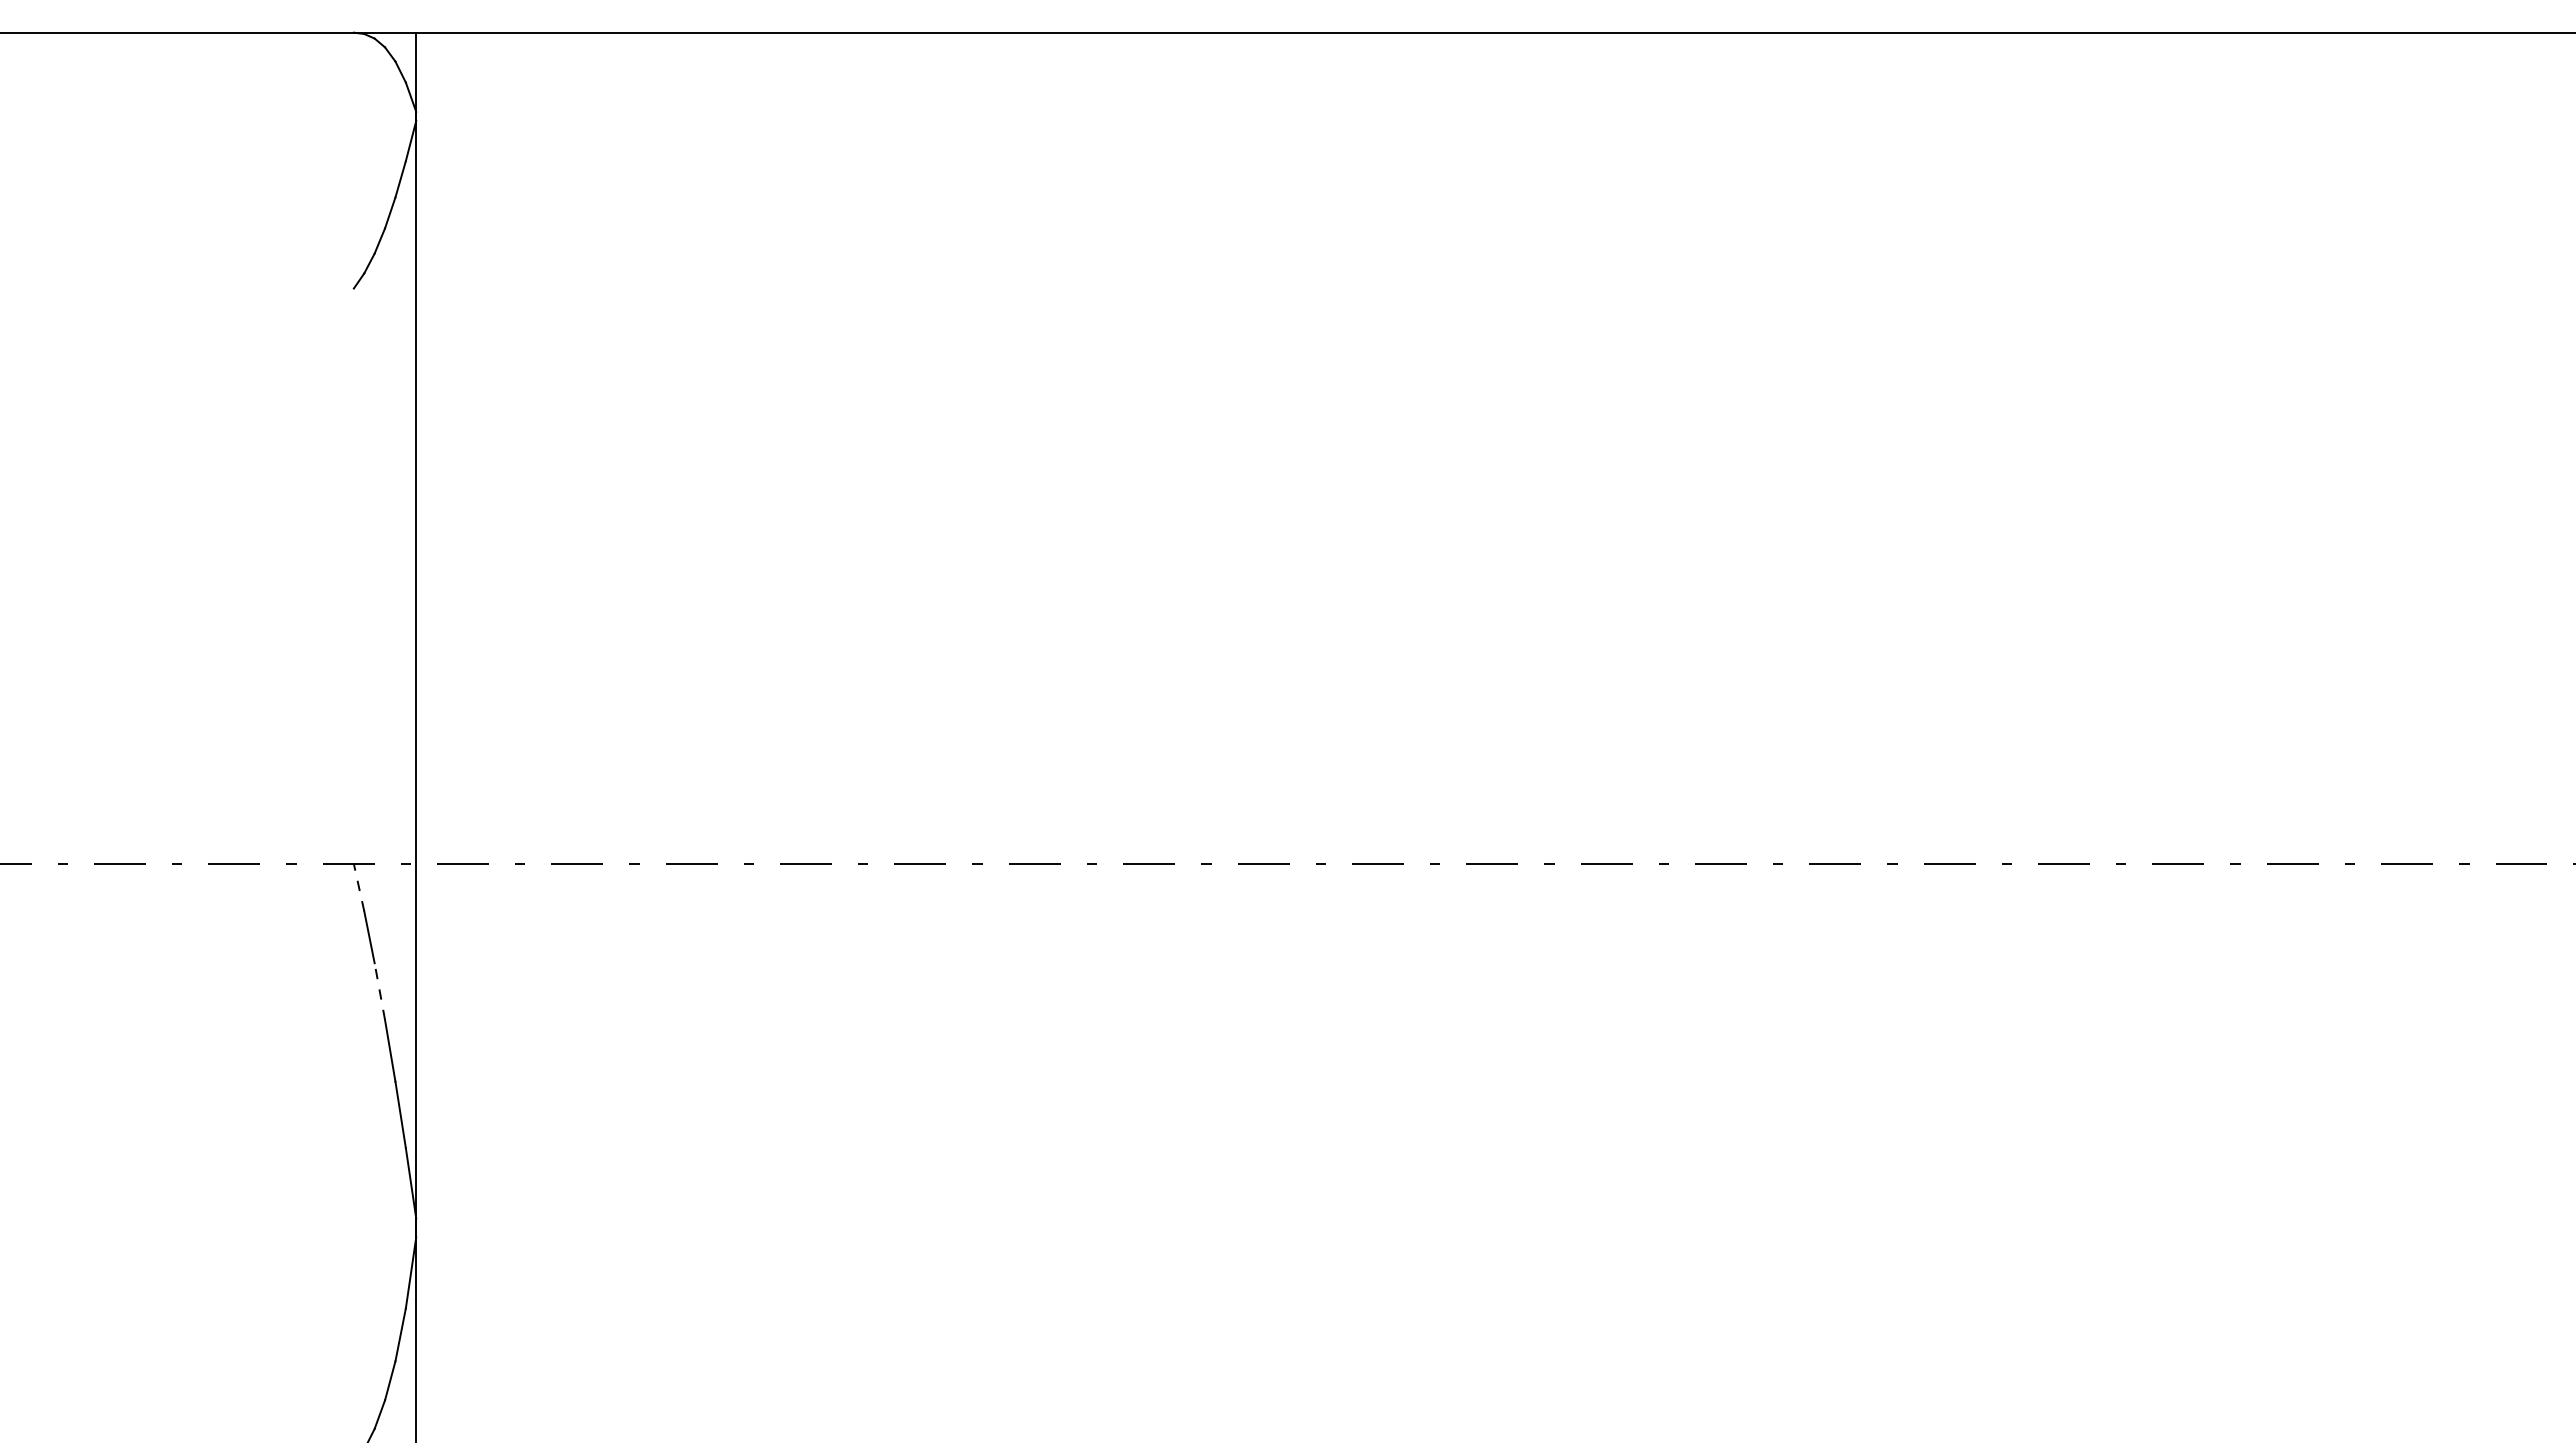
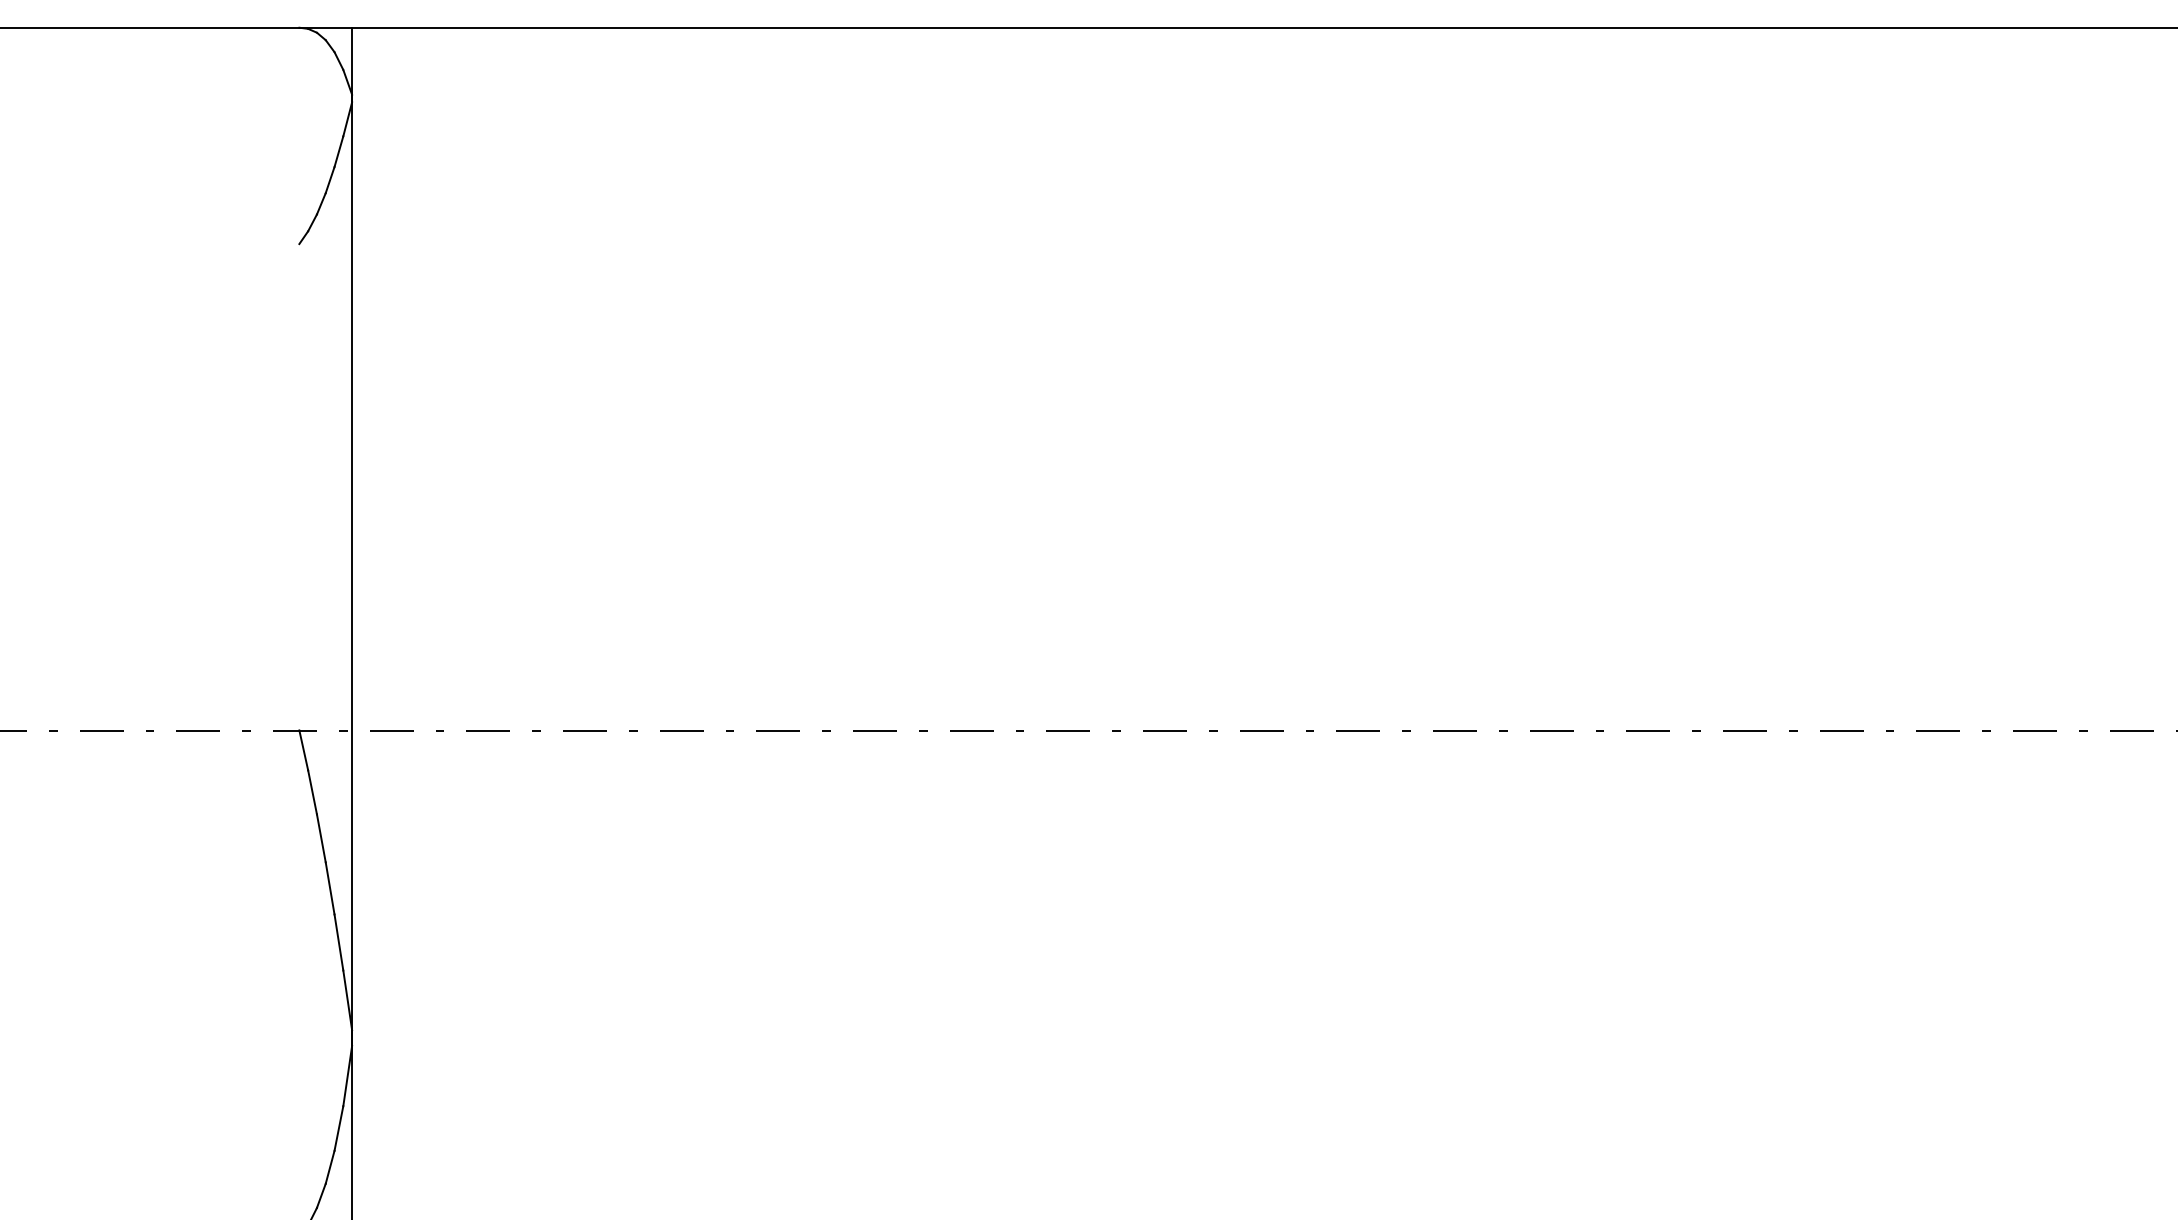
line: (358, 887) -> (303, 750), dashed -> solid
line: (379, 991) -> (321, 838), dashed -> solid

